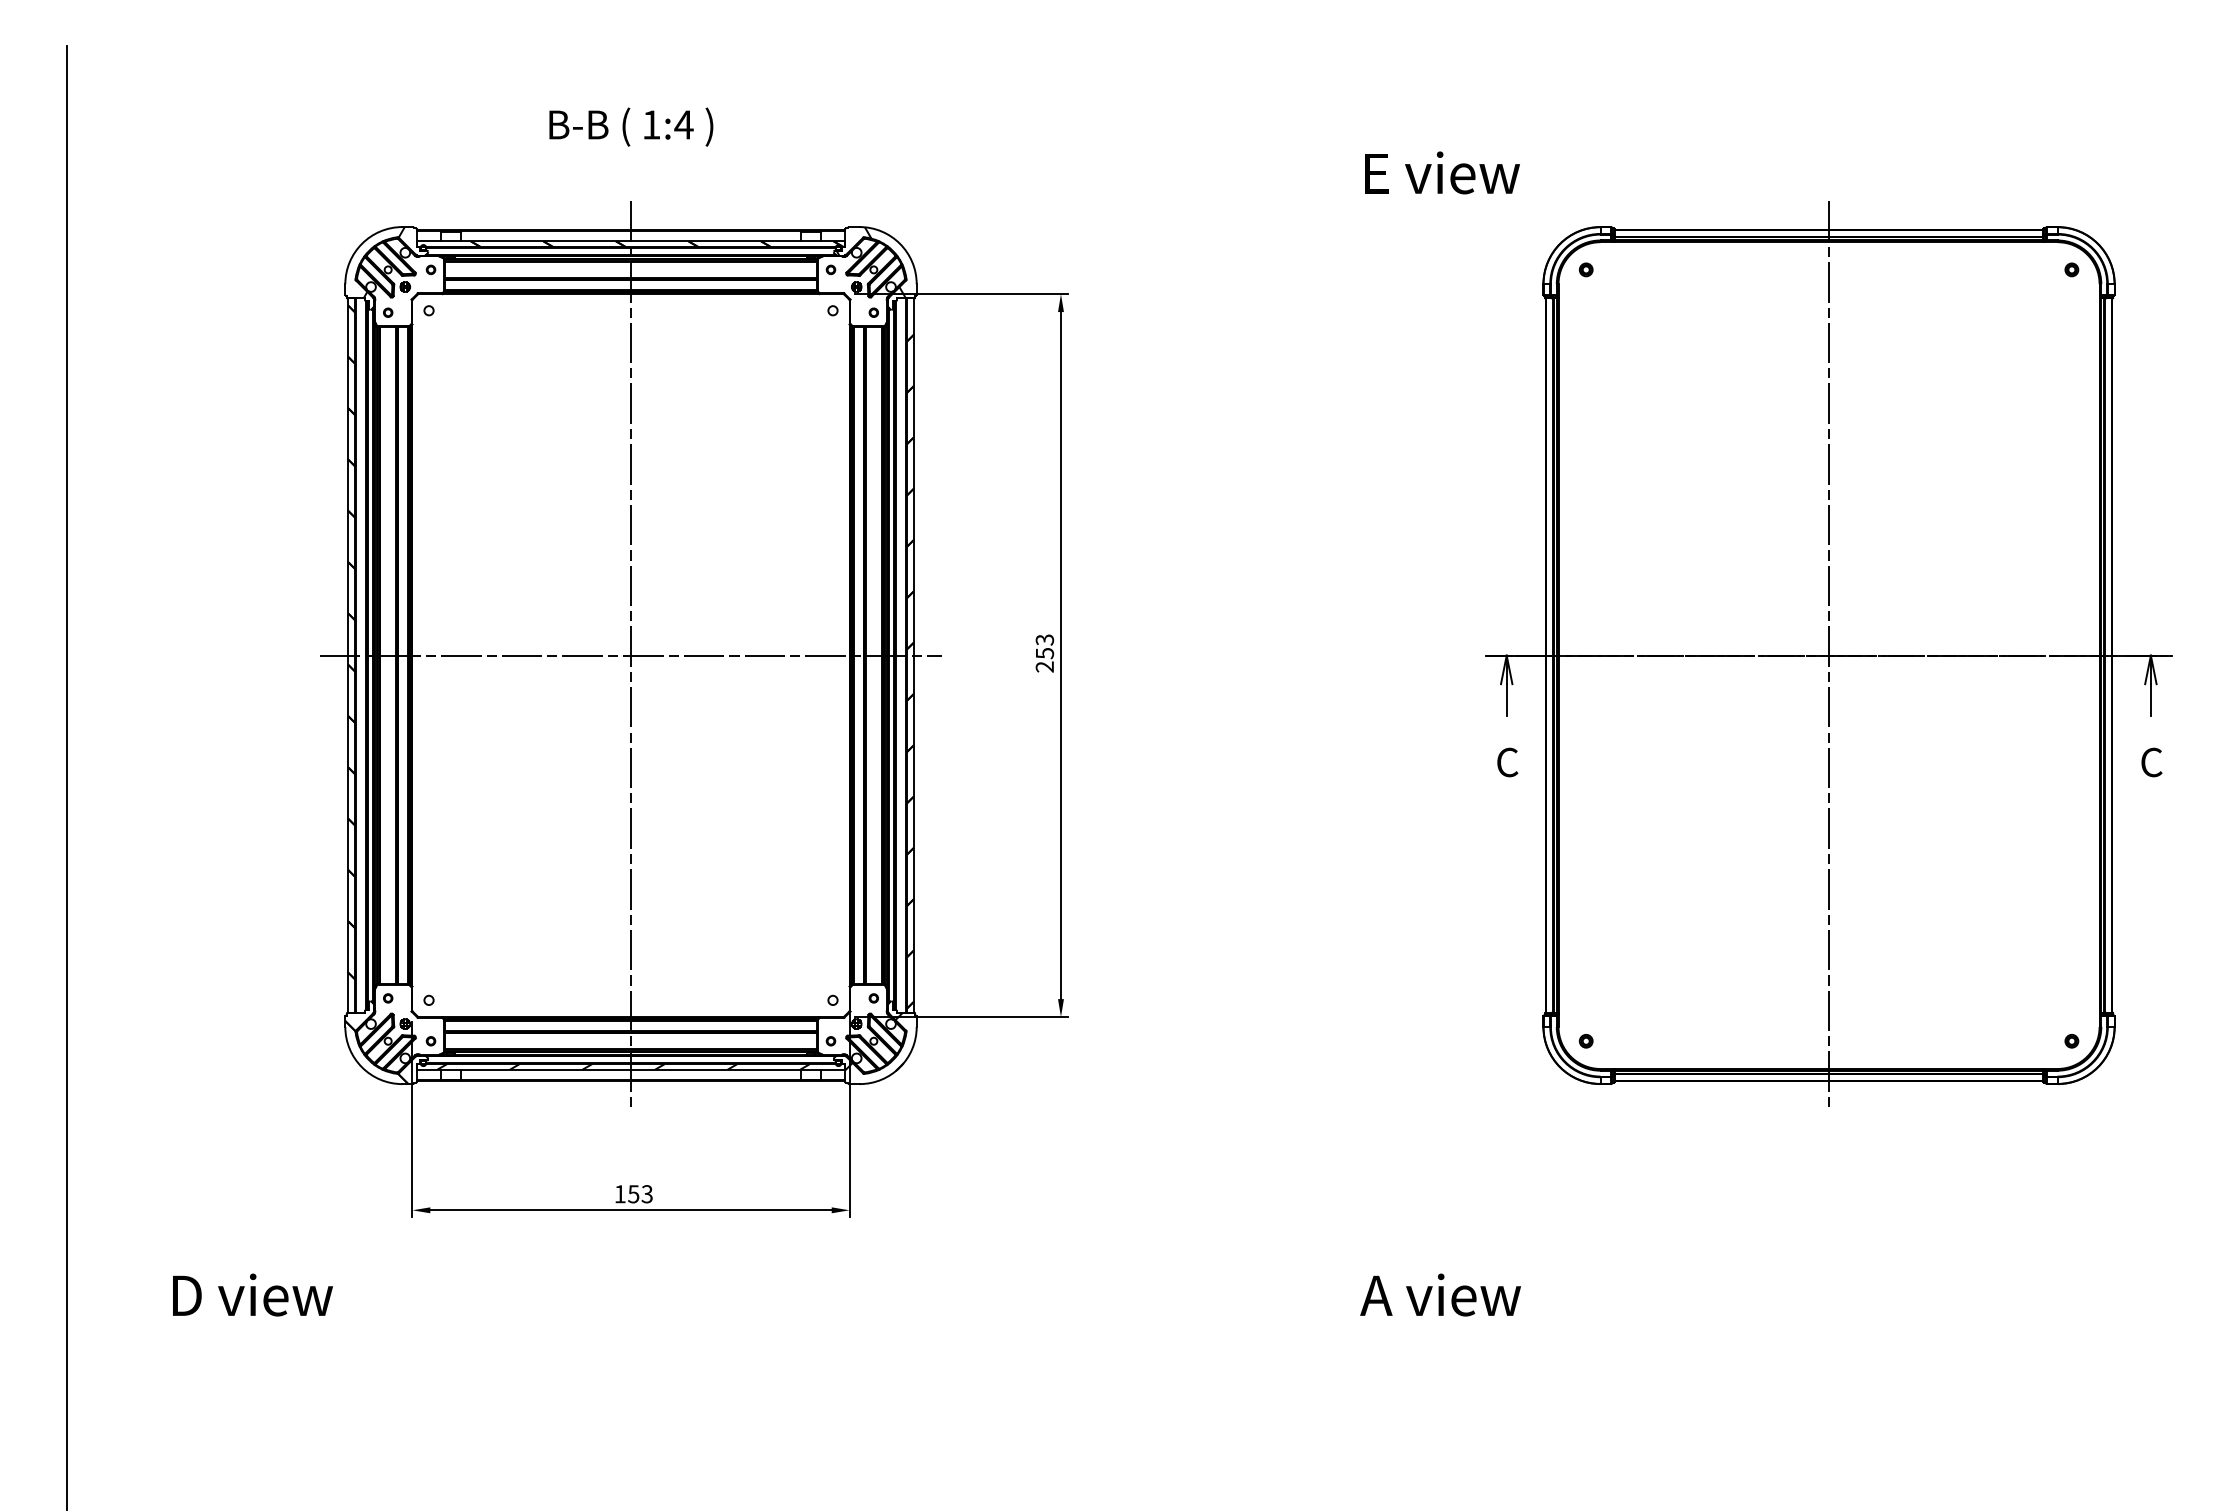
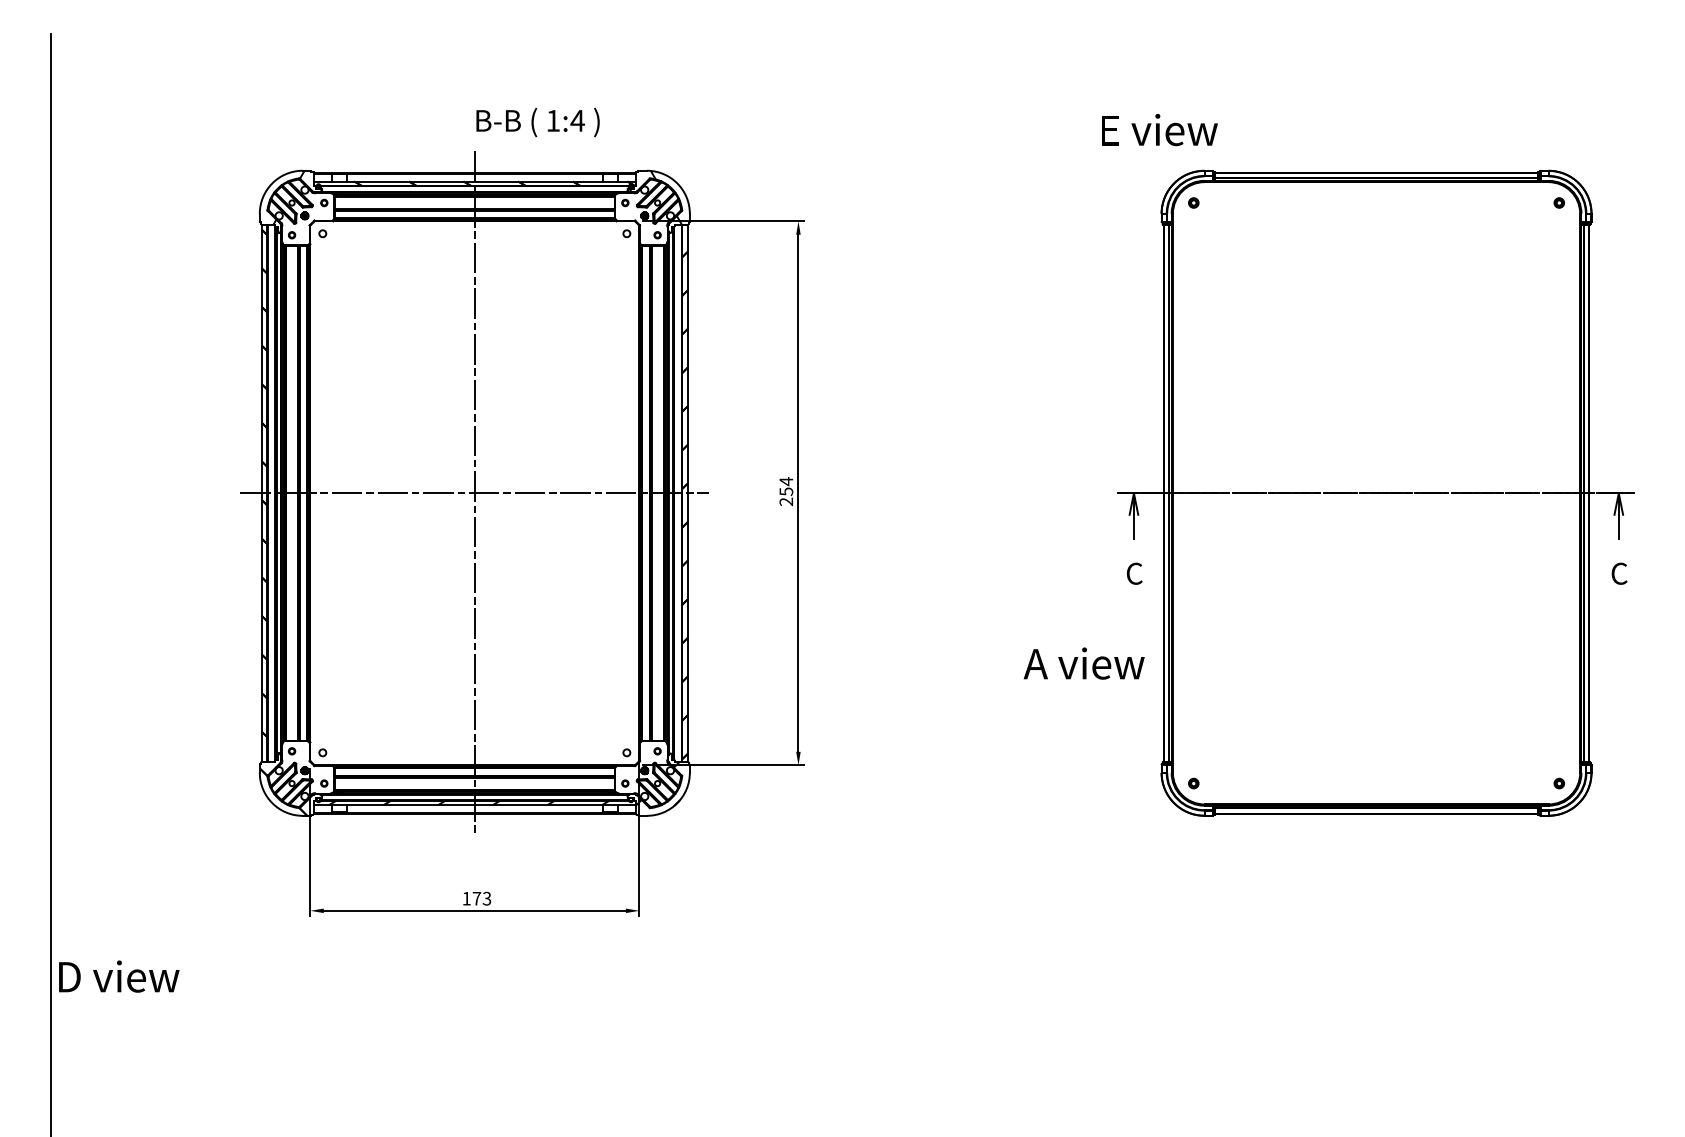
text: (630, 127) -> (537, 122), moved
text: (1442, 173) -> (1159, 130), moved
text: (1045, 639) -> (786, 481), 253 -> 254
line: (1828, 655) -> (1376, 493), removed
text: (633, 1193) -> (476, 898), 153 -> 173
text: (253, 1294) -> (119, 976), moved
text: (1439, 1294) -> (1083, 663), moved

